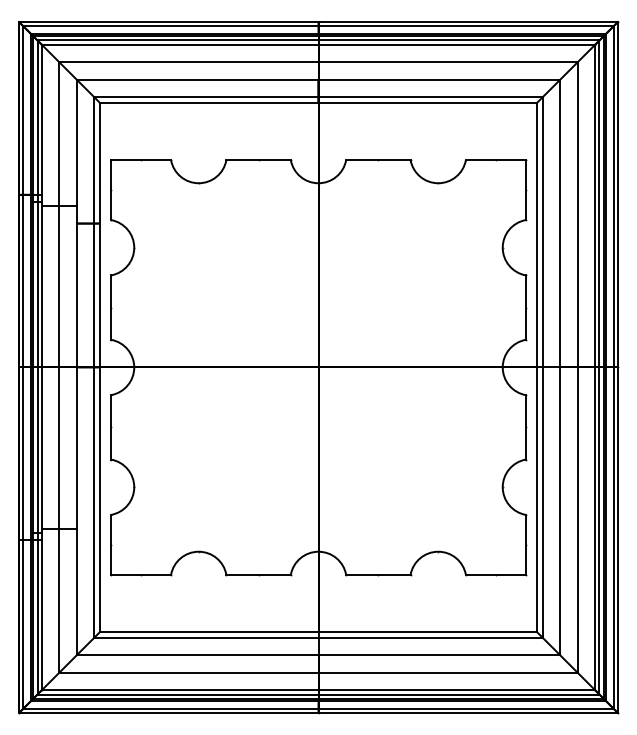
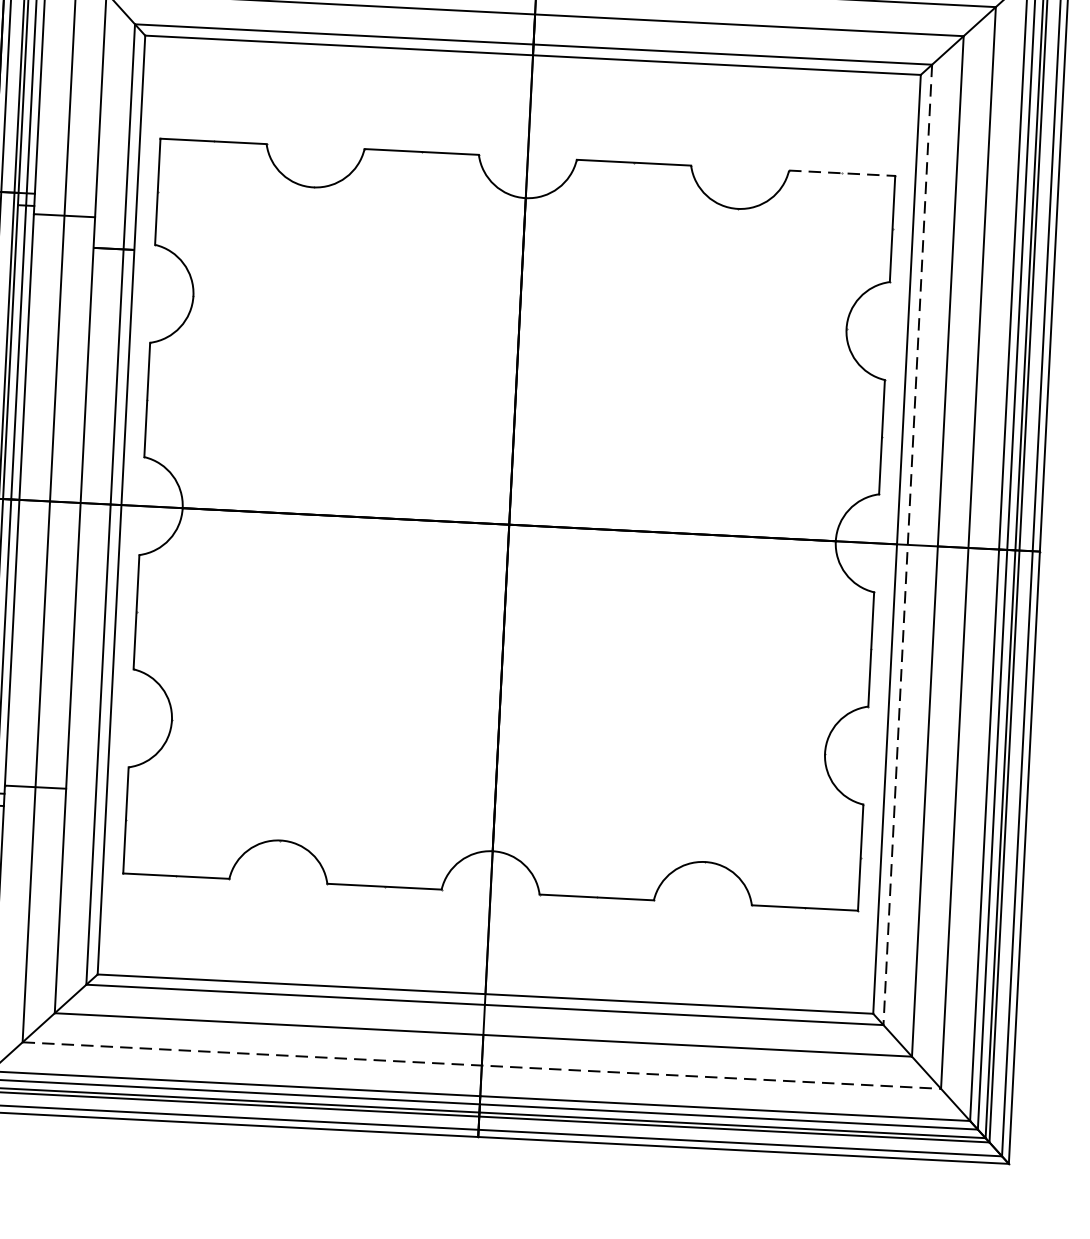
line: (495, 160) -> (841, 173), solid -> dashed
line: (543, 367) -> (908, 544), solid -> dashed
line: (318, 672) -> (481, 1065), solid -> dashed

